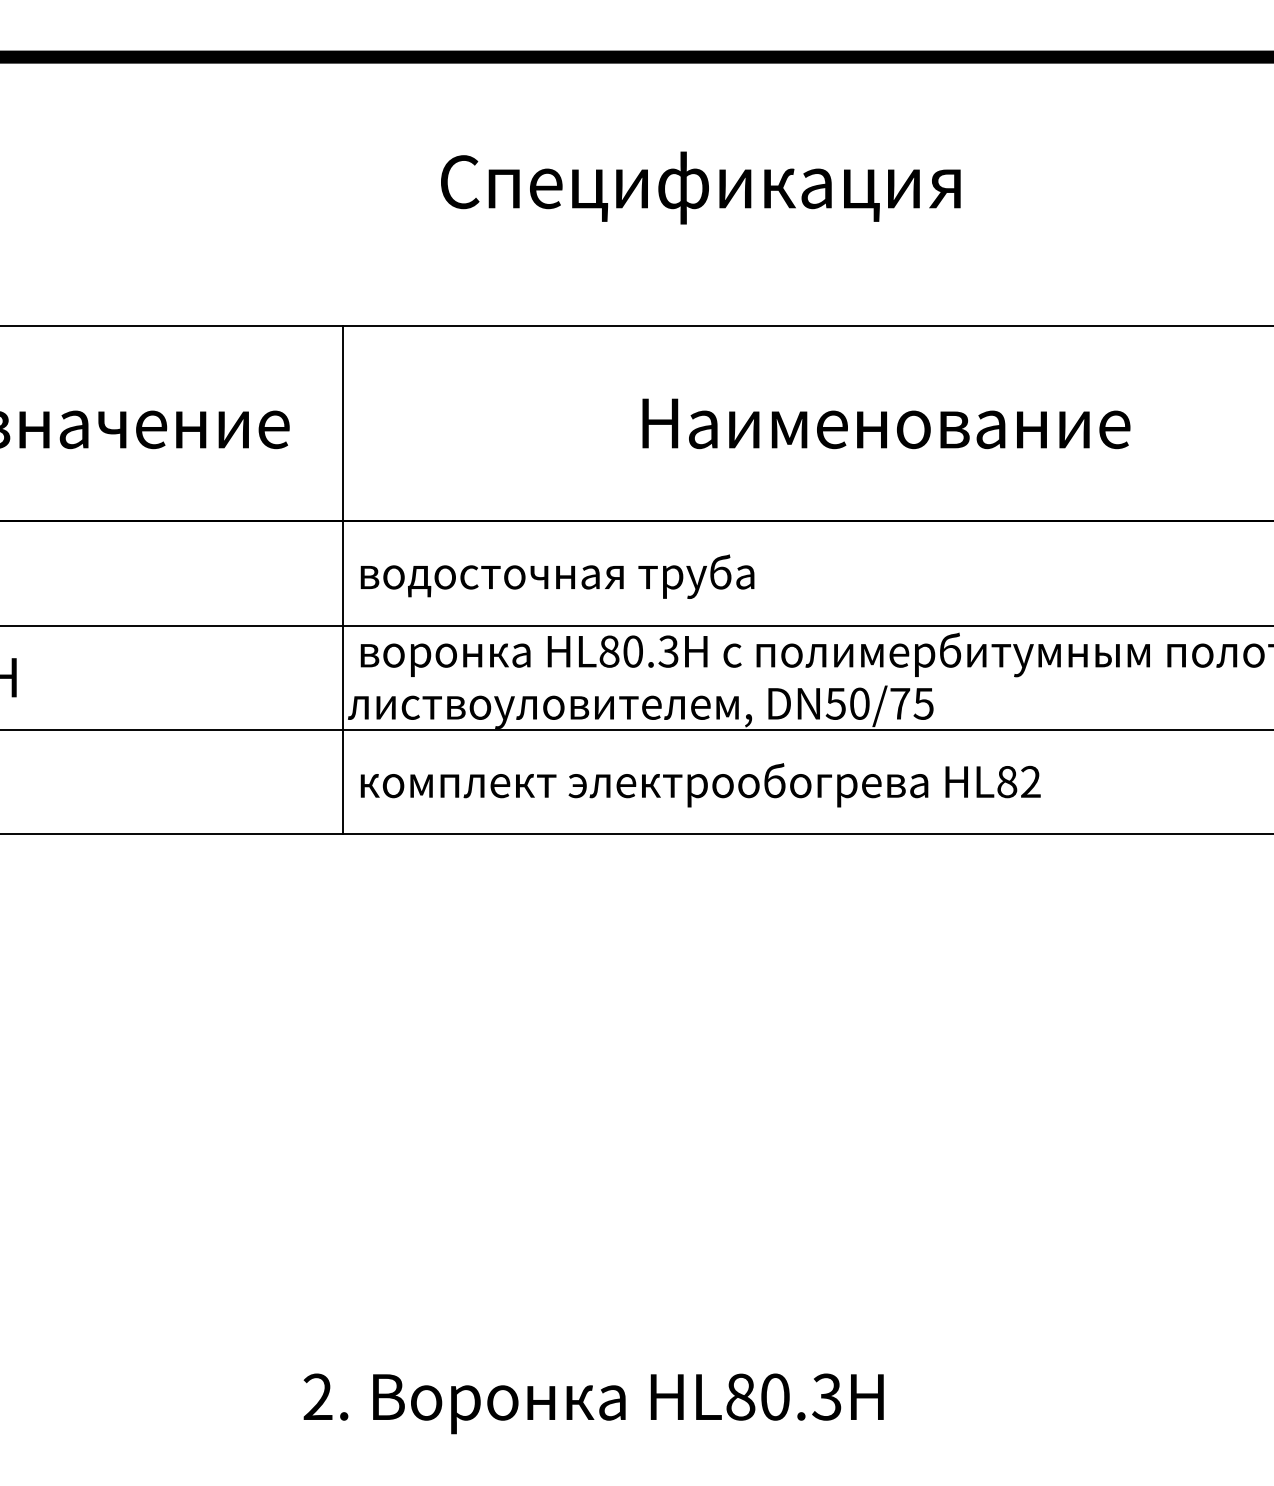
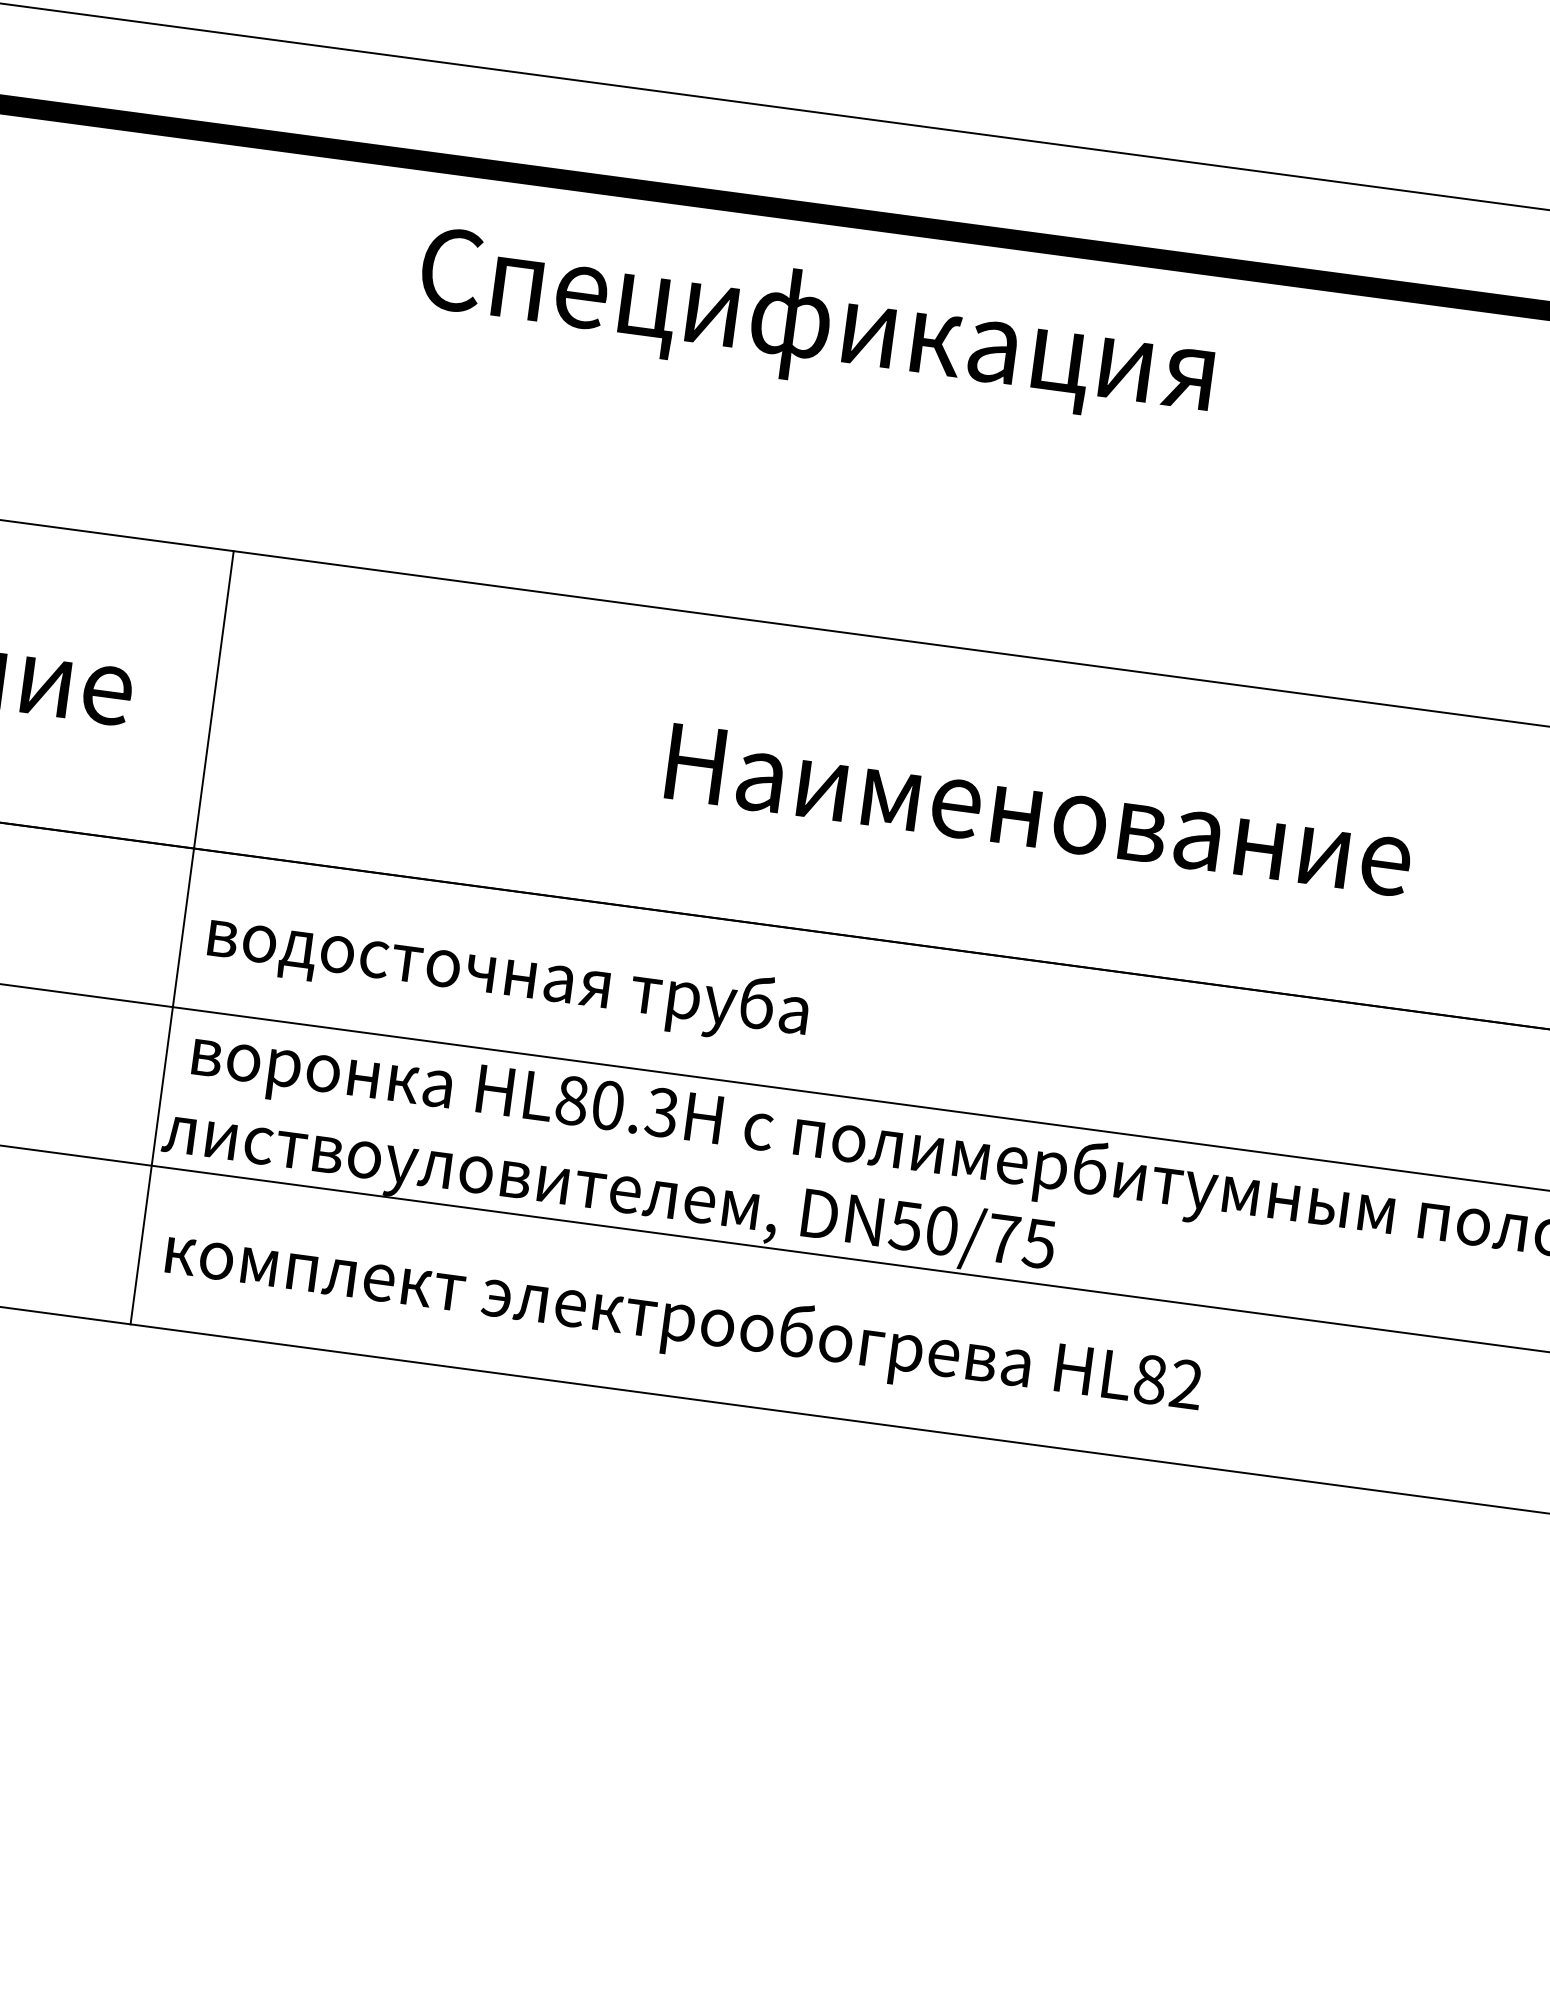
text: (700, 187) -> (816, 326), moved

